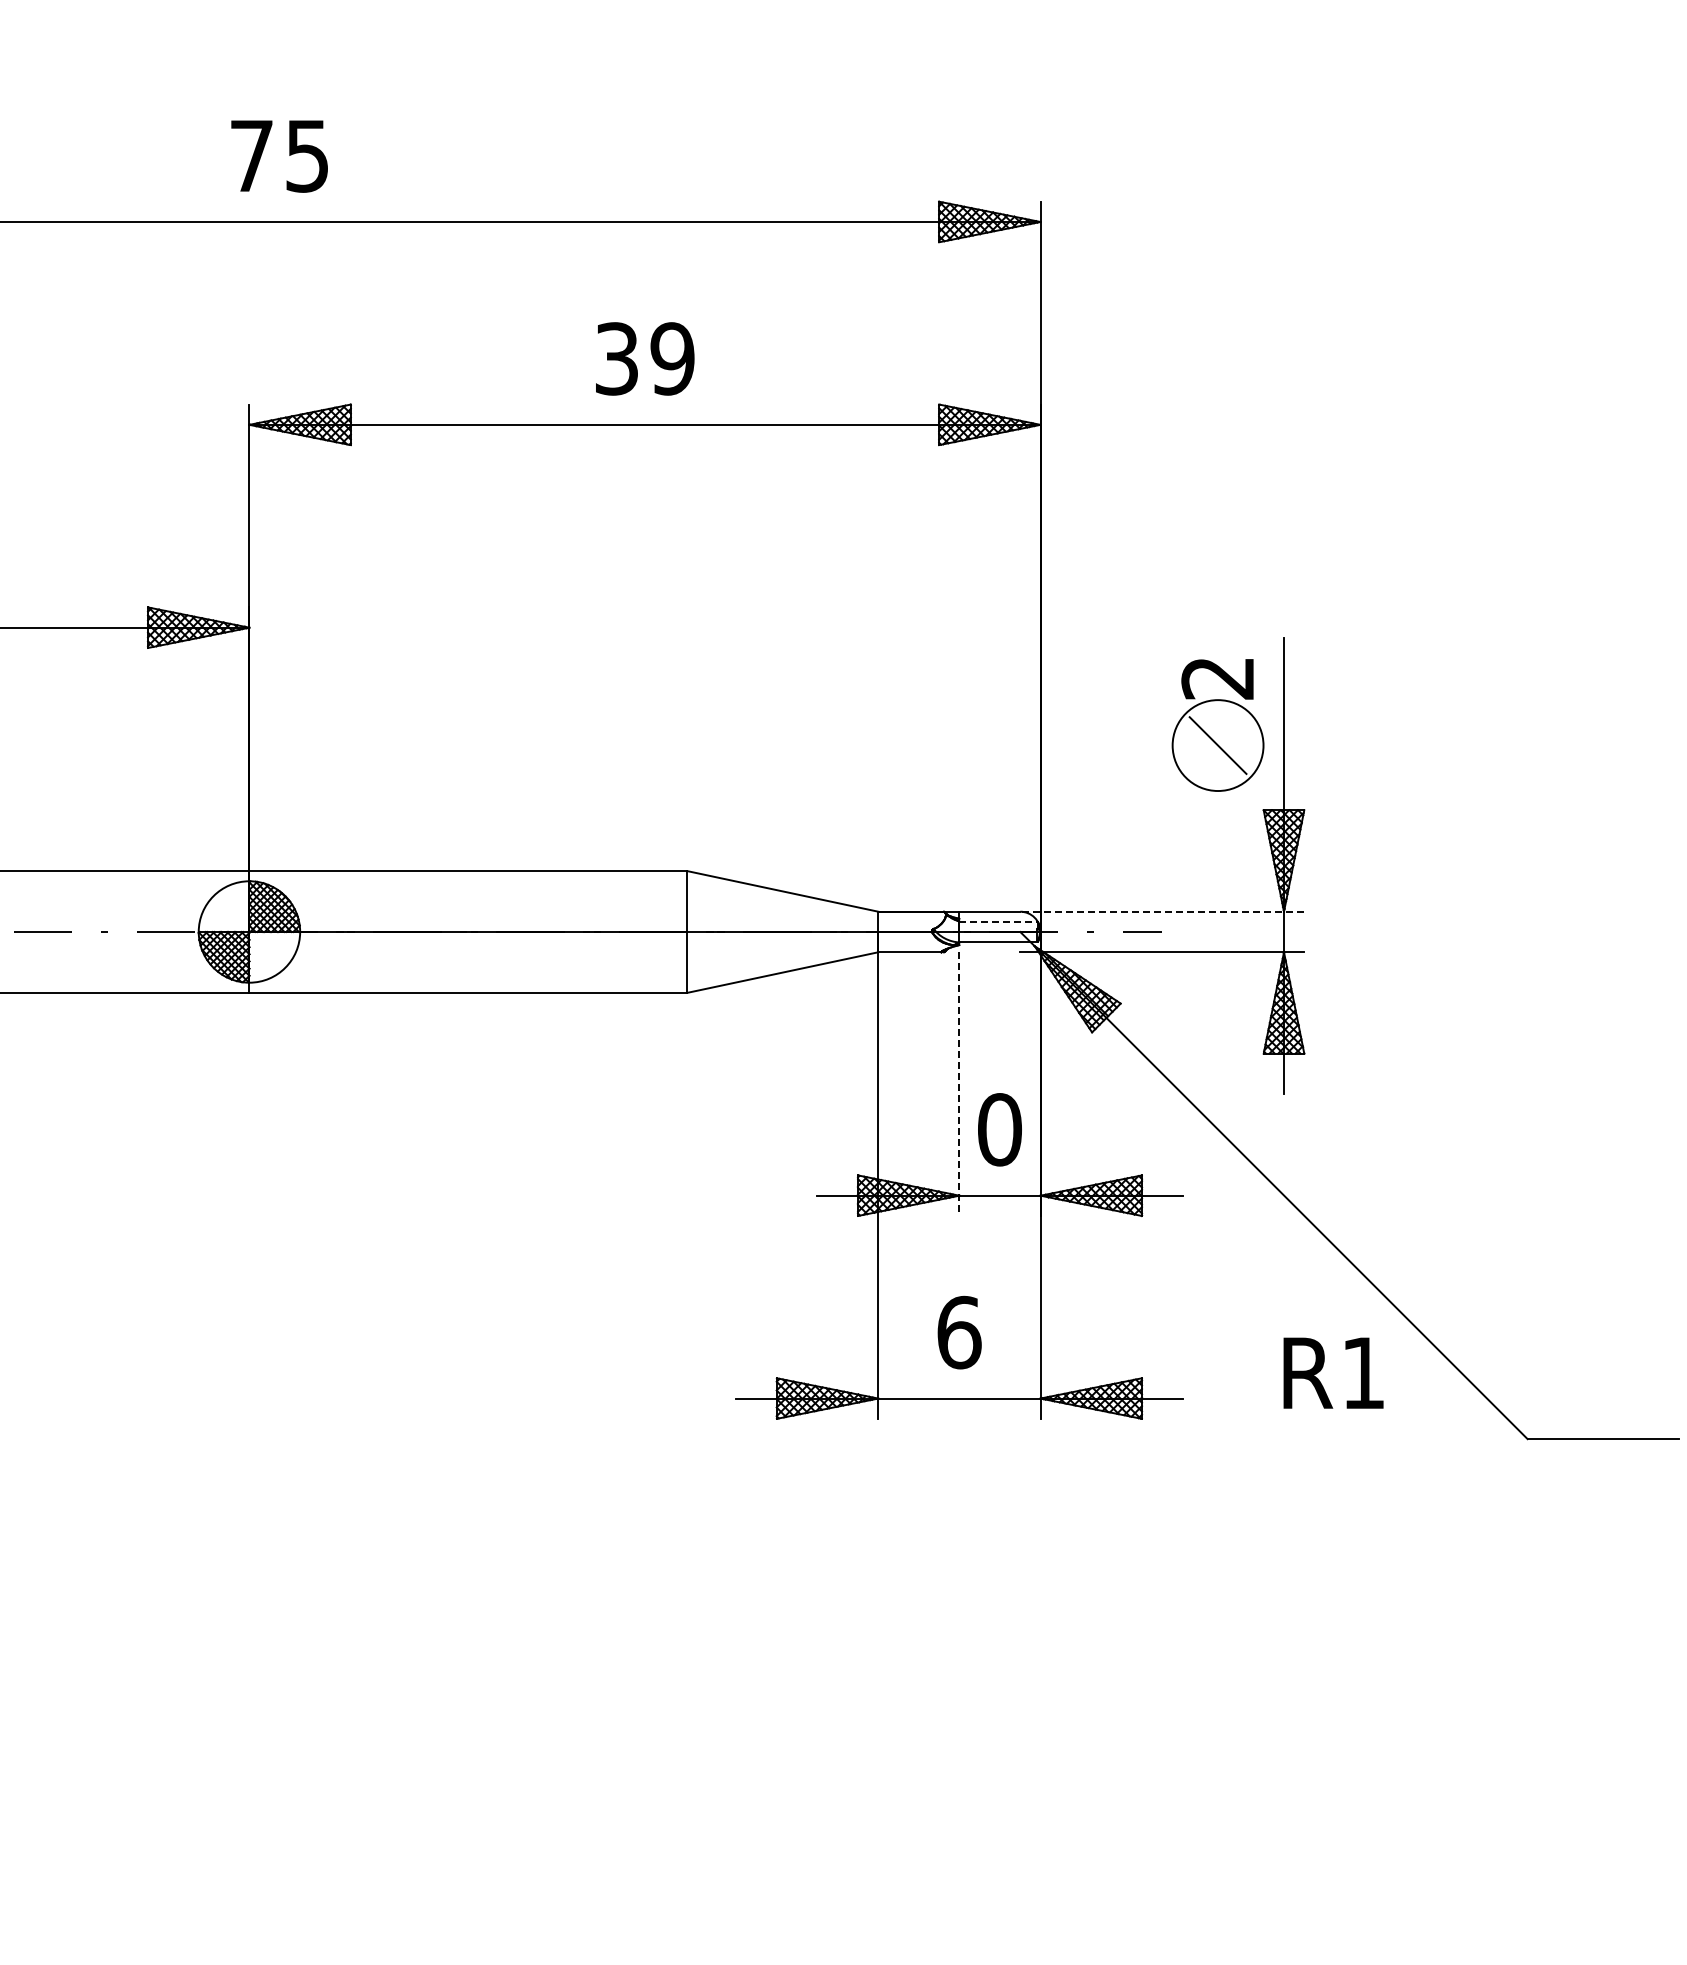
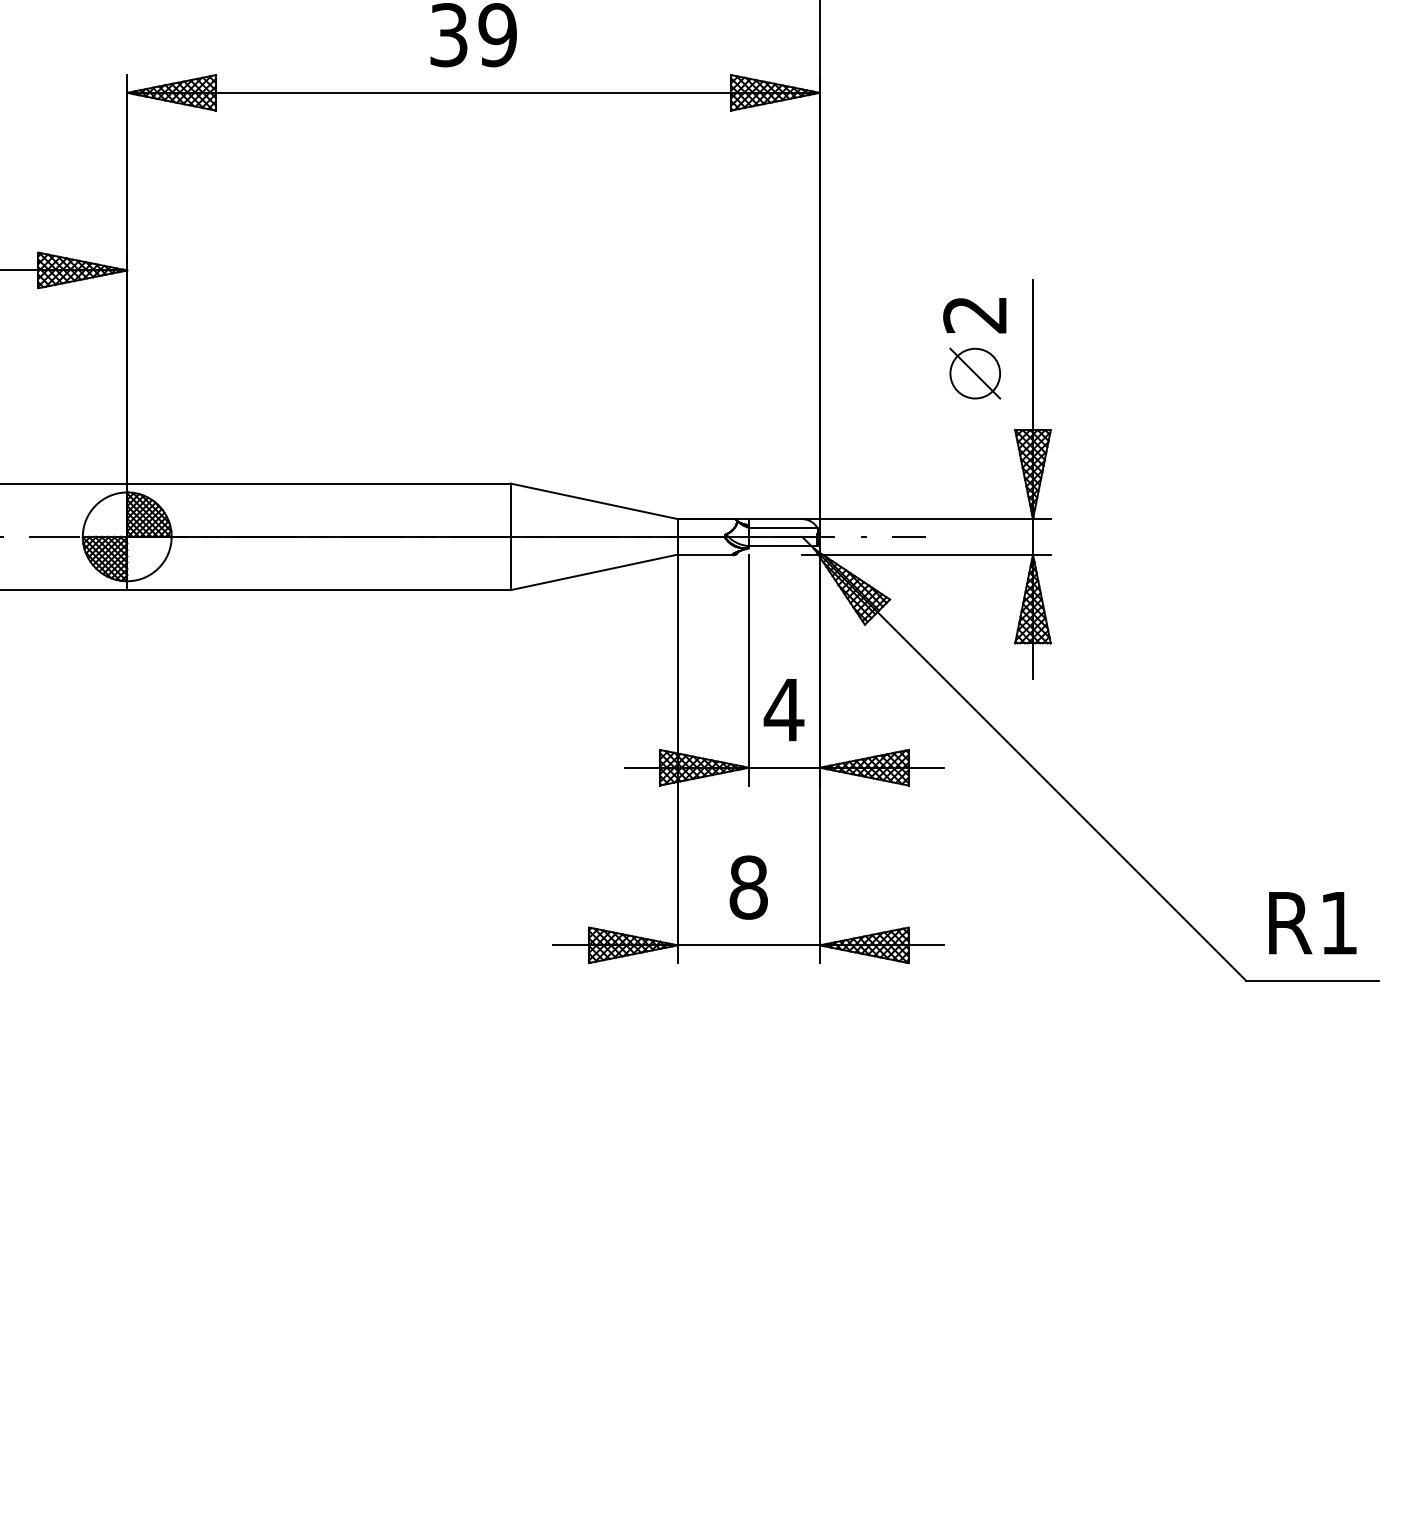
circle: (1217, 745) -> (974, 373), size x0.62
line: (1162, 911) -> (926, 518), dashed -> solid
line: (999, 921) -> (783, 527), dashed -> solid
line: (959, 1084) -> (748, 670), dashed -> solid
text: (999, 1129) -> (783, 709), 0 -> 4
text: (959, 1332) -> (748, 887), 6 -> 8
text: (1333, 1372) -> (1312, 922), moved

